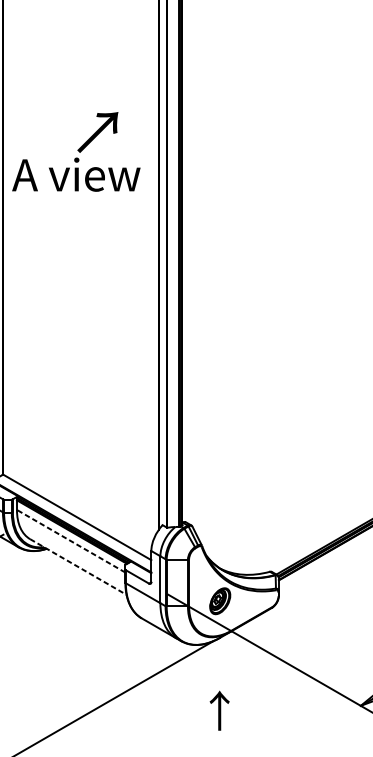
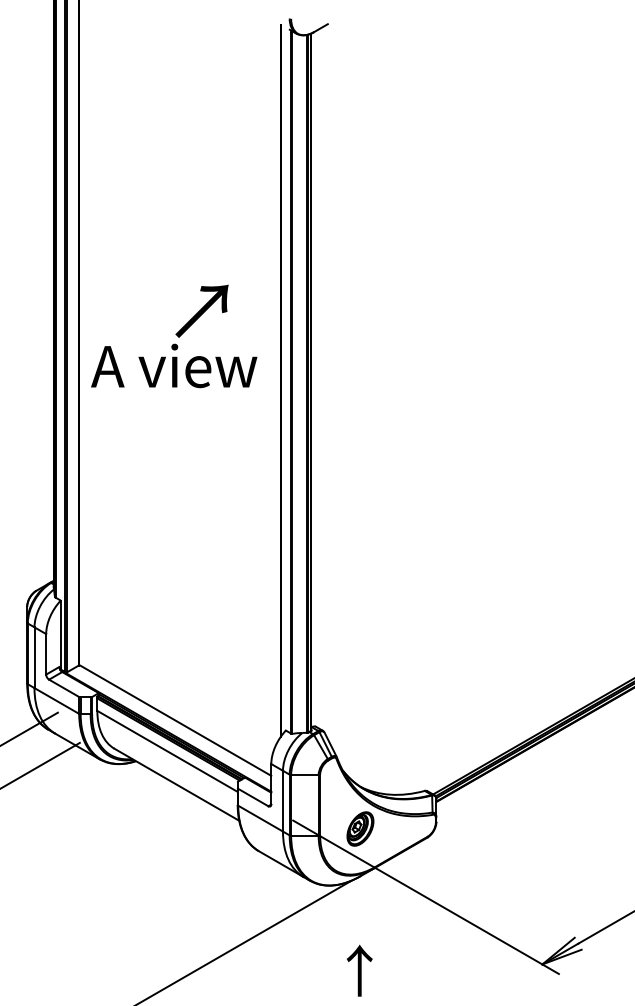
text: (76, 151) -> (174, 336), moved
line: (71, 541) -> (167, 751), dashed -> solid
line: (78, 566) -> (176, 784), dashed -> solid

